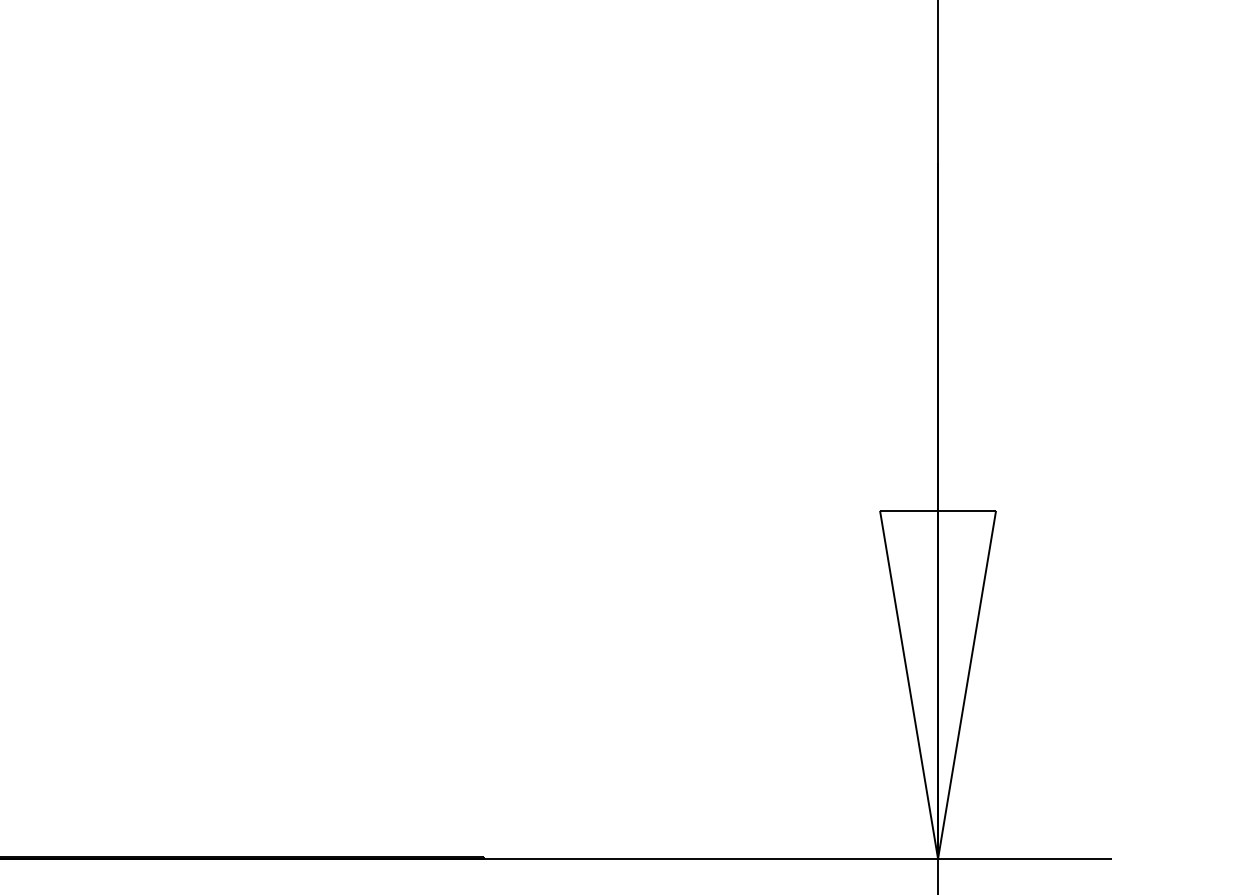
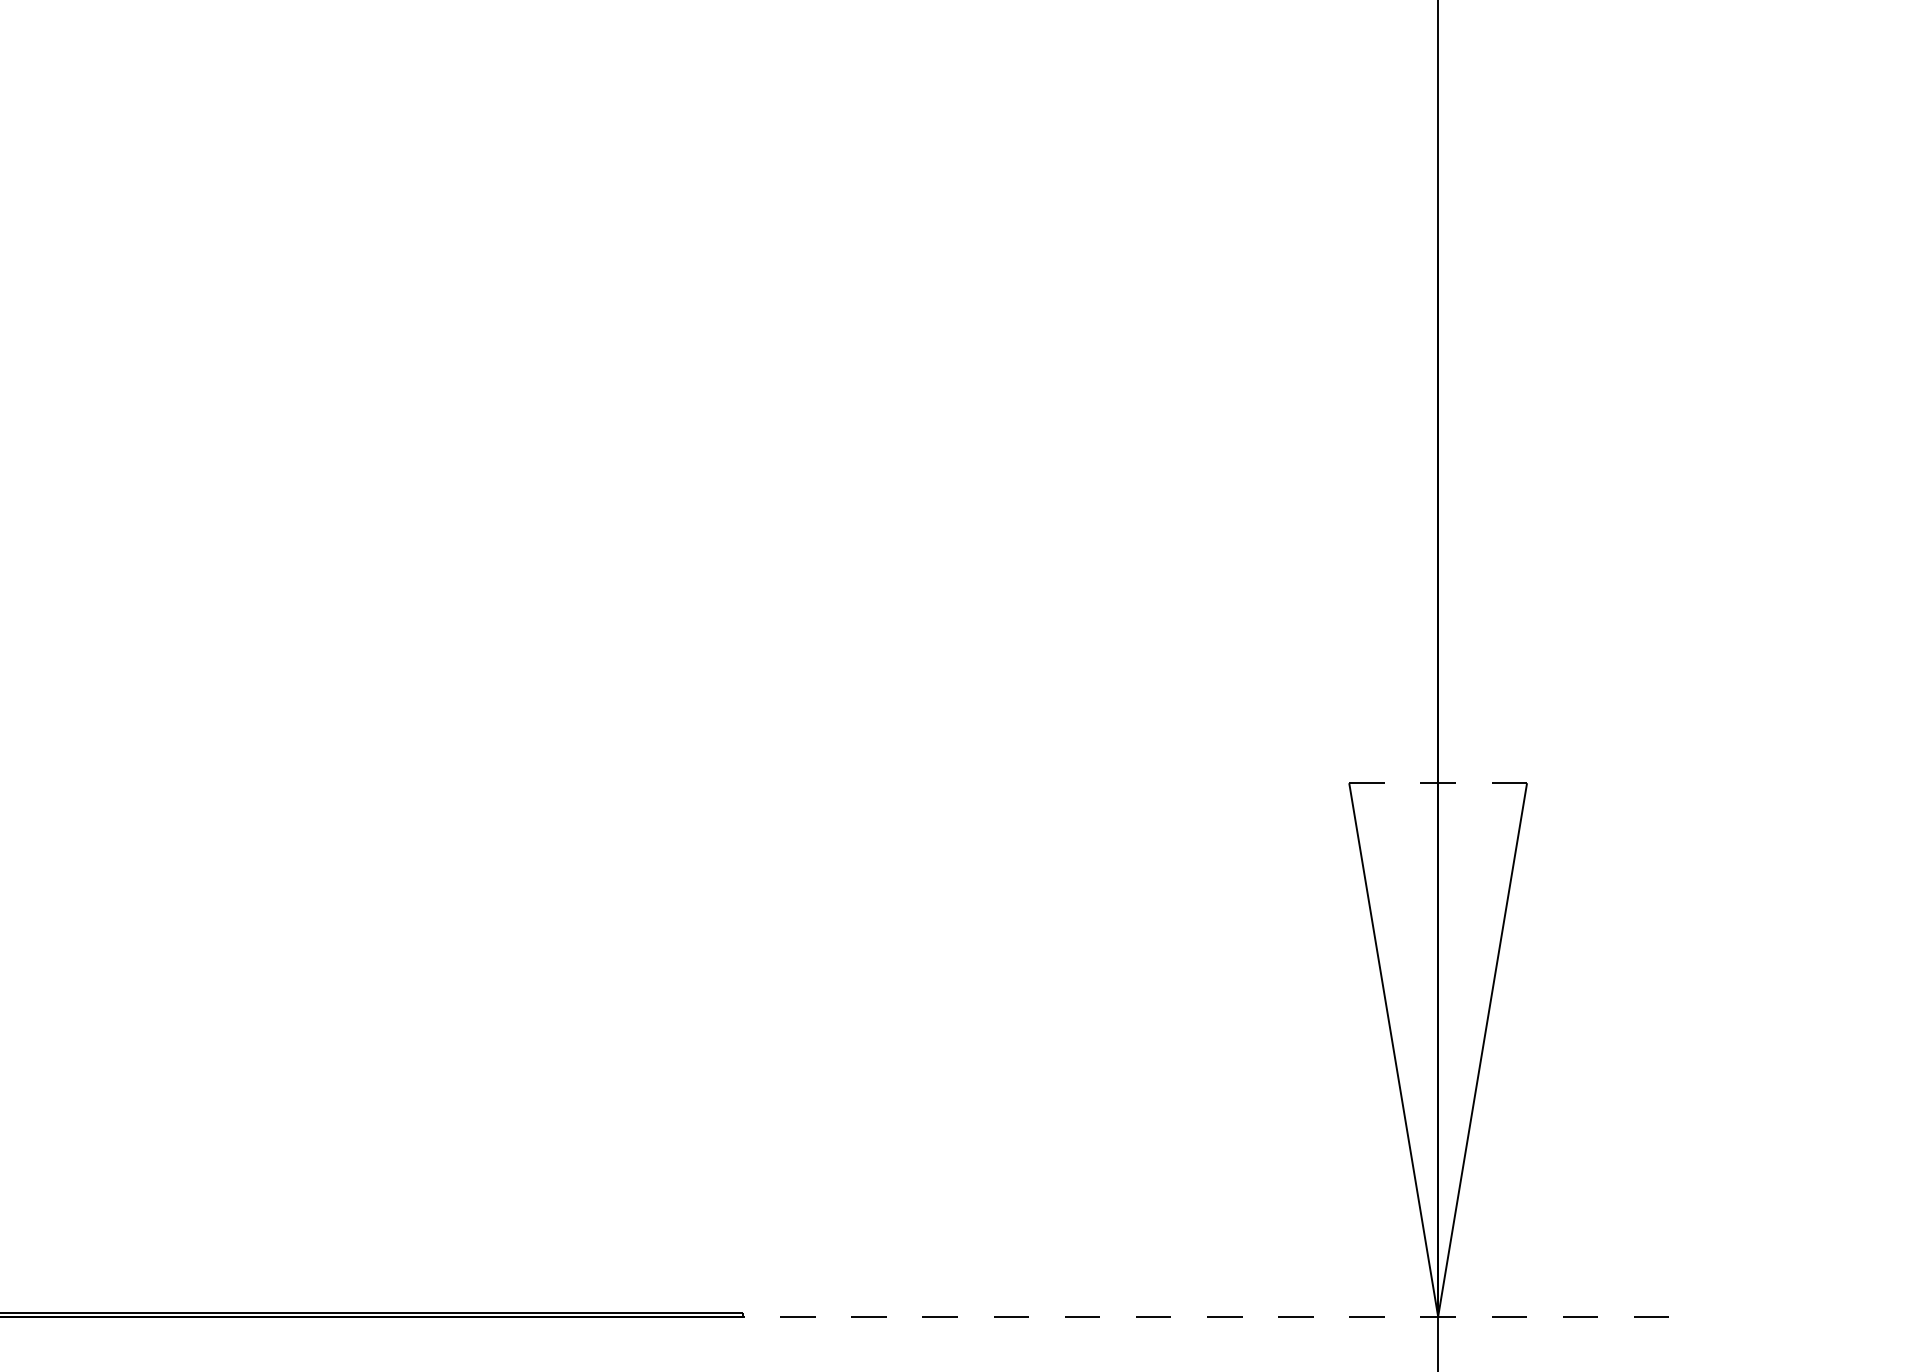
line: (938, 510) -> (1438, 782), solid -> dashed
line: (764, 858) -> (1172, 1316), solid -> dashed

